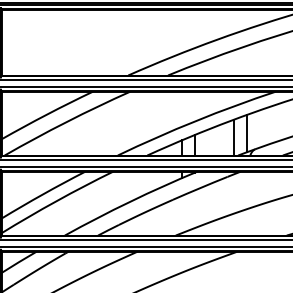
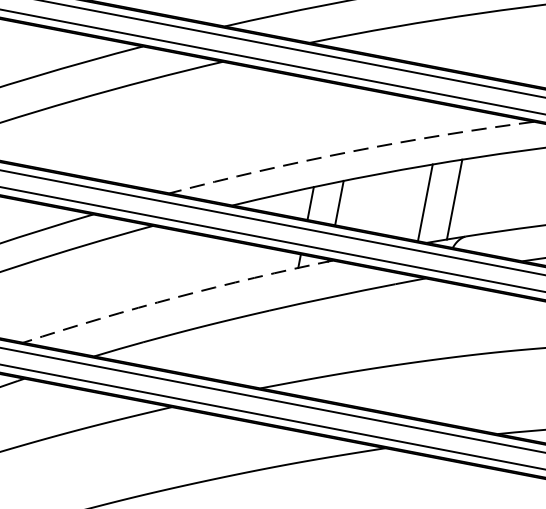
arc: (195, 121) -> (349, 152), solid -> dashed
arc: (130, 201) -> (177, 296), solid -> dashed

